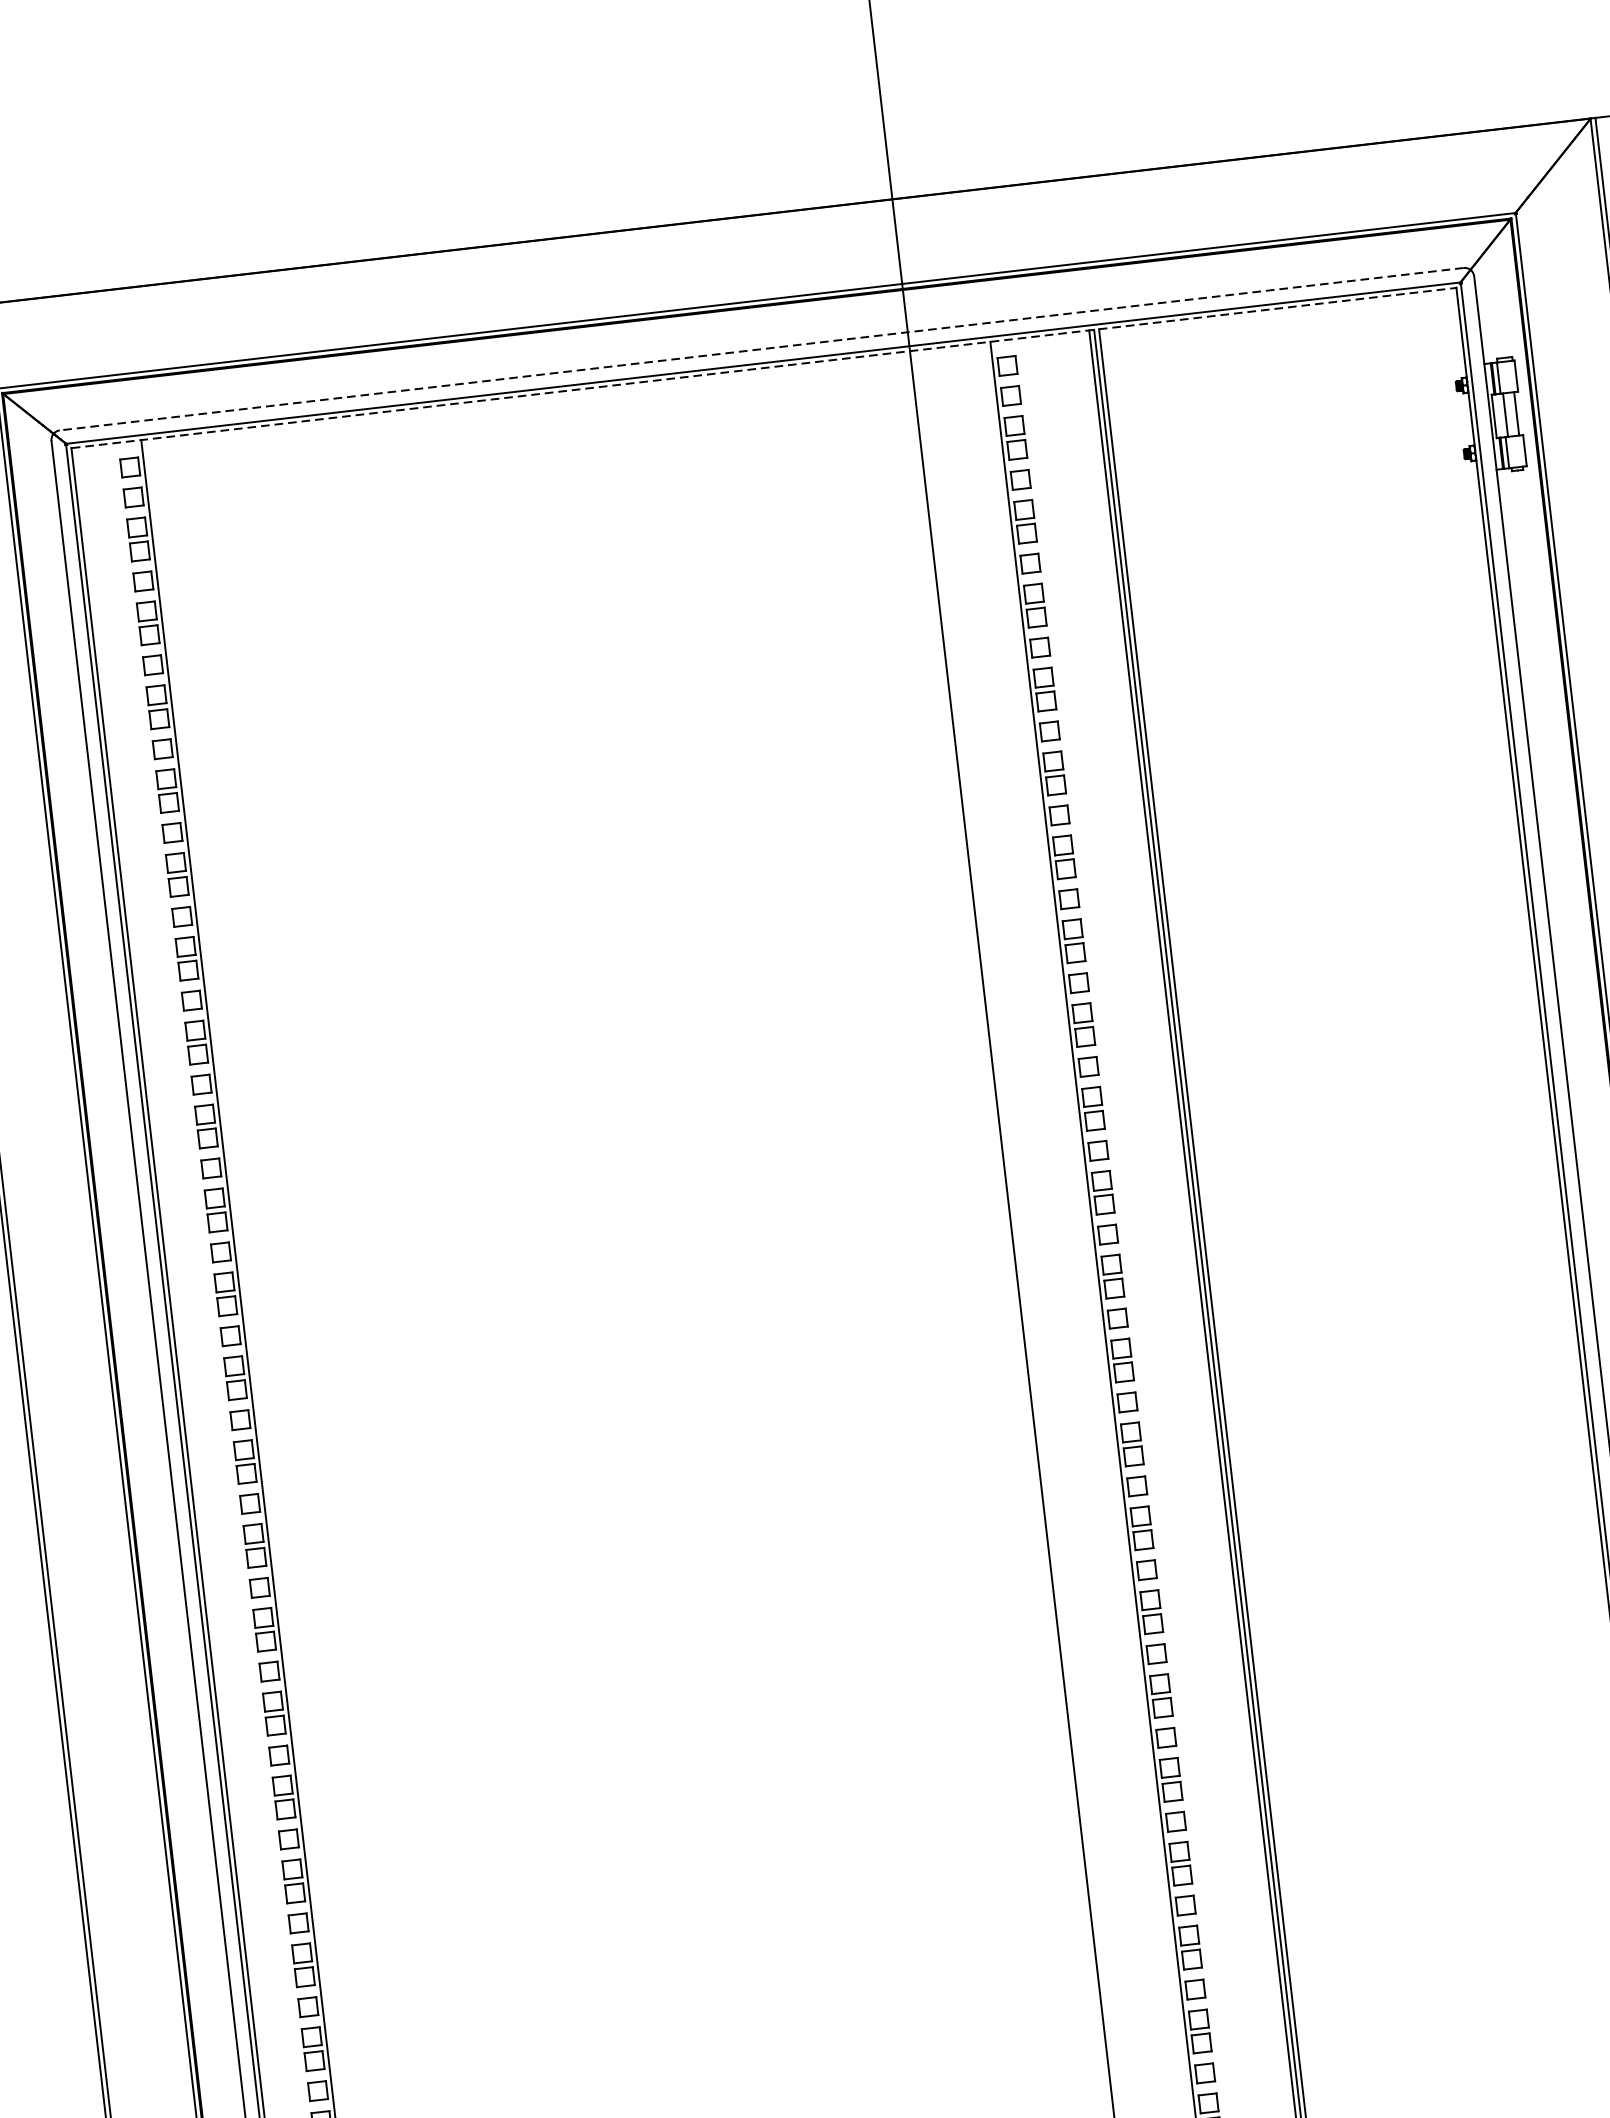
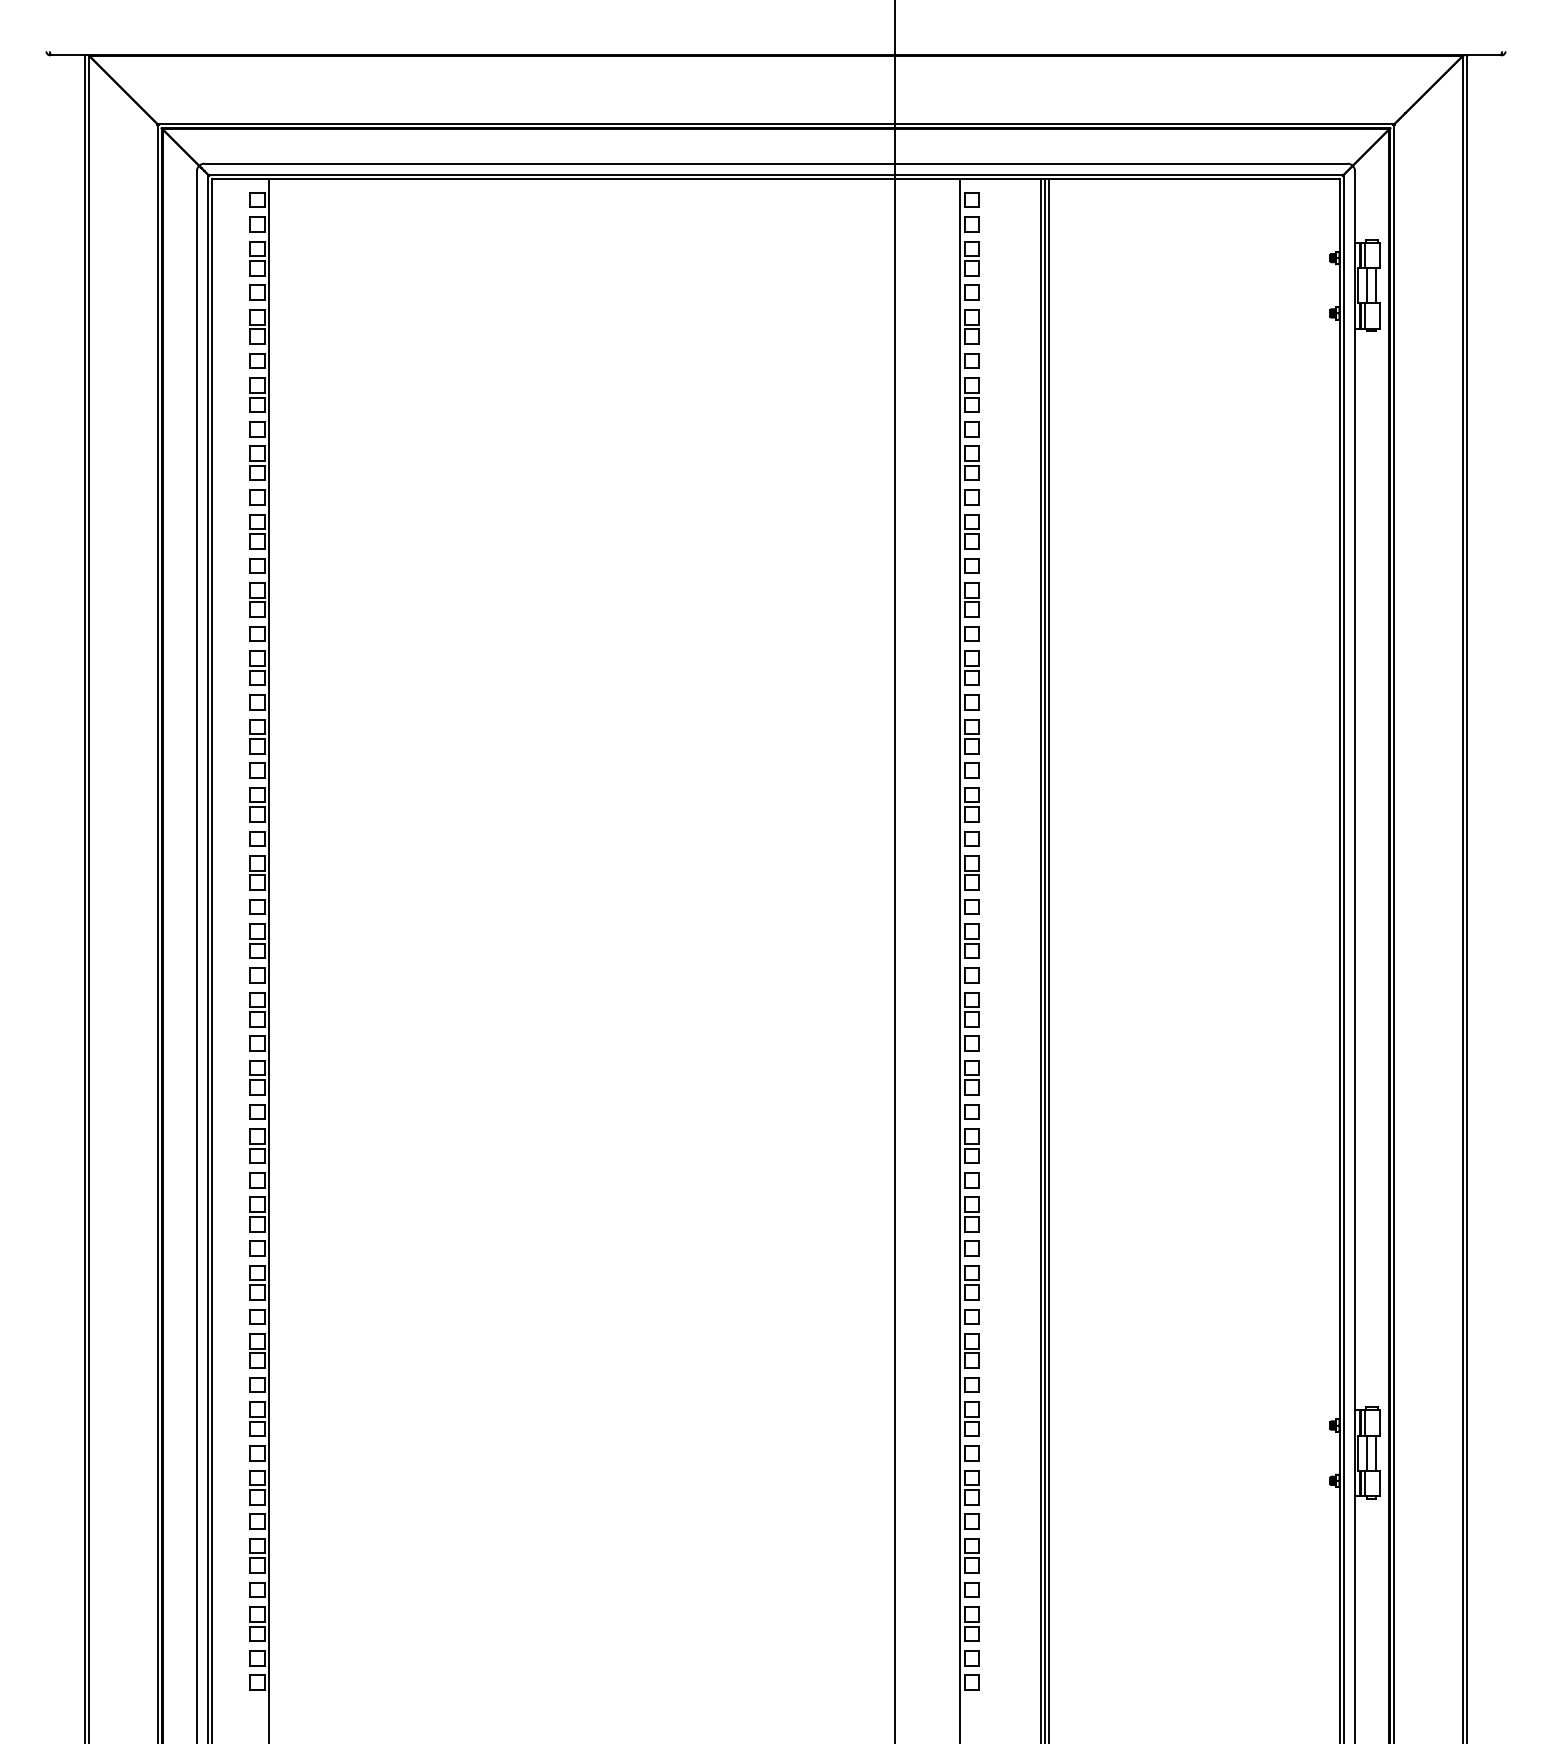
line: (761, 349) -> (775, 163), dashed -> solid
line: (764, 368) -> (776, 179), dashed -> solid

